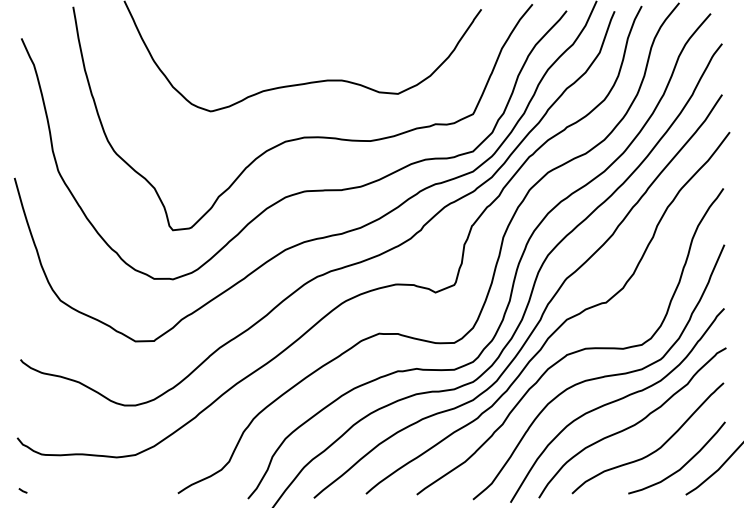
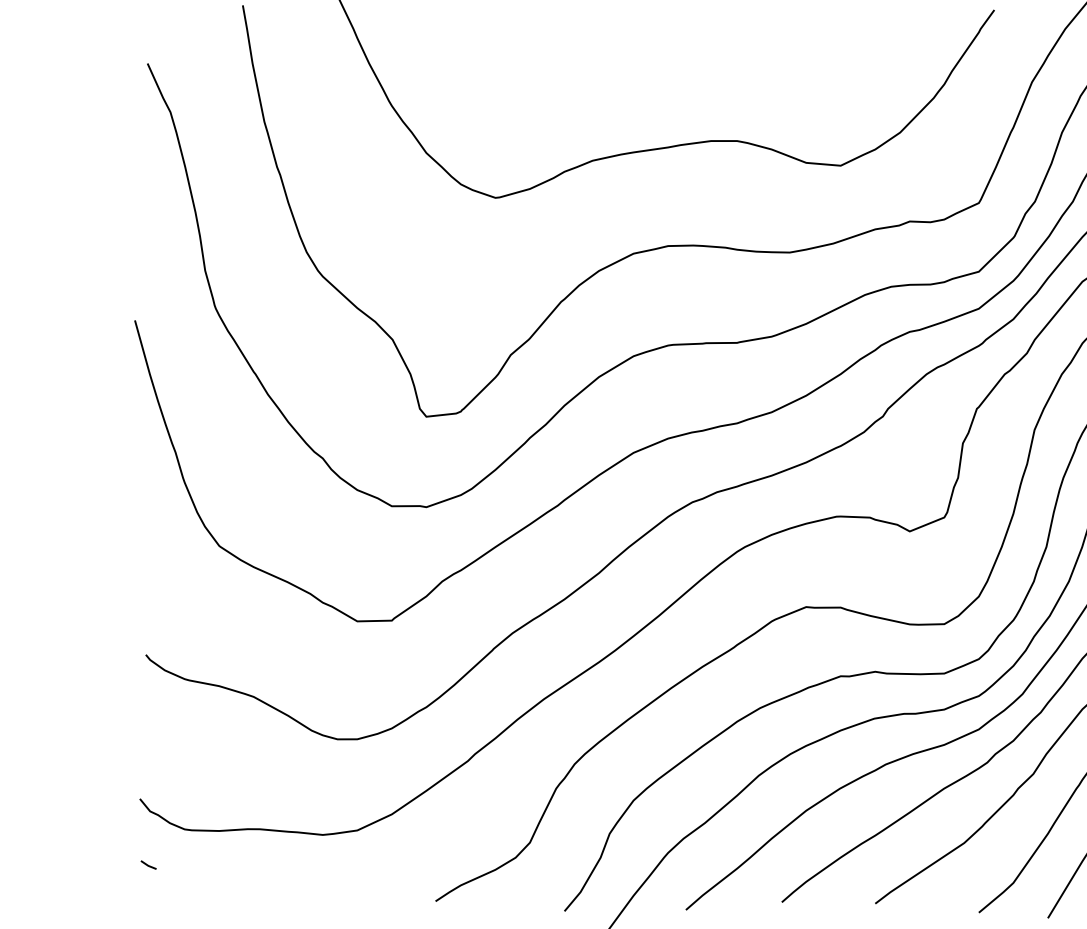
line: (22, 490) -> (147, 864), moved

